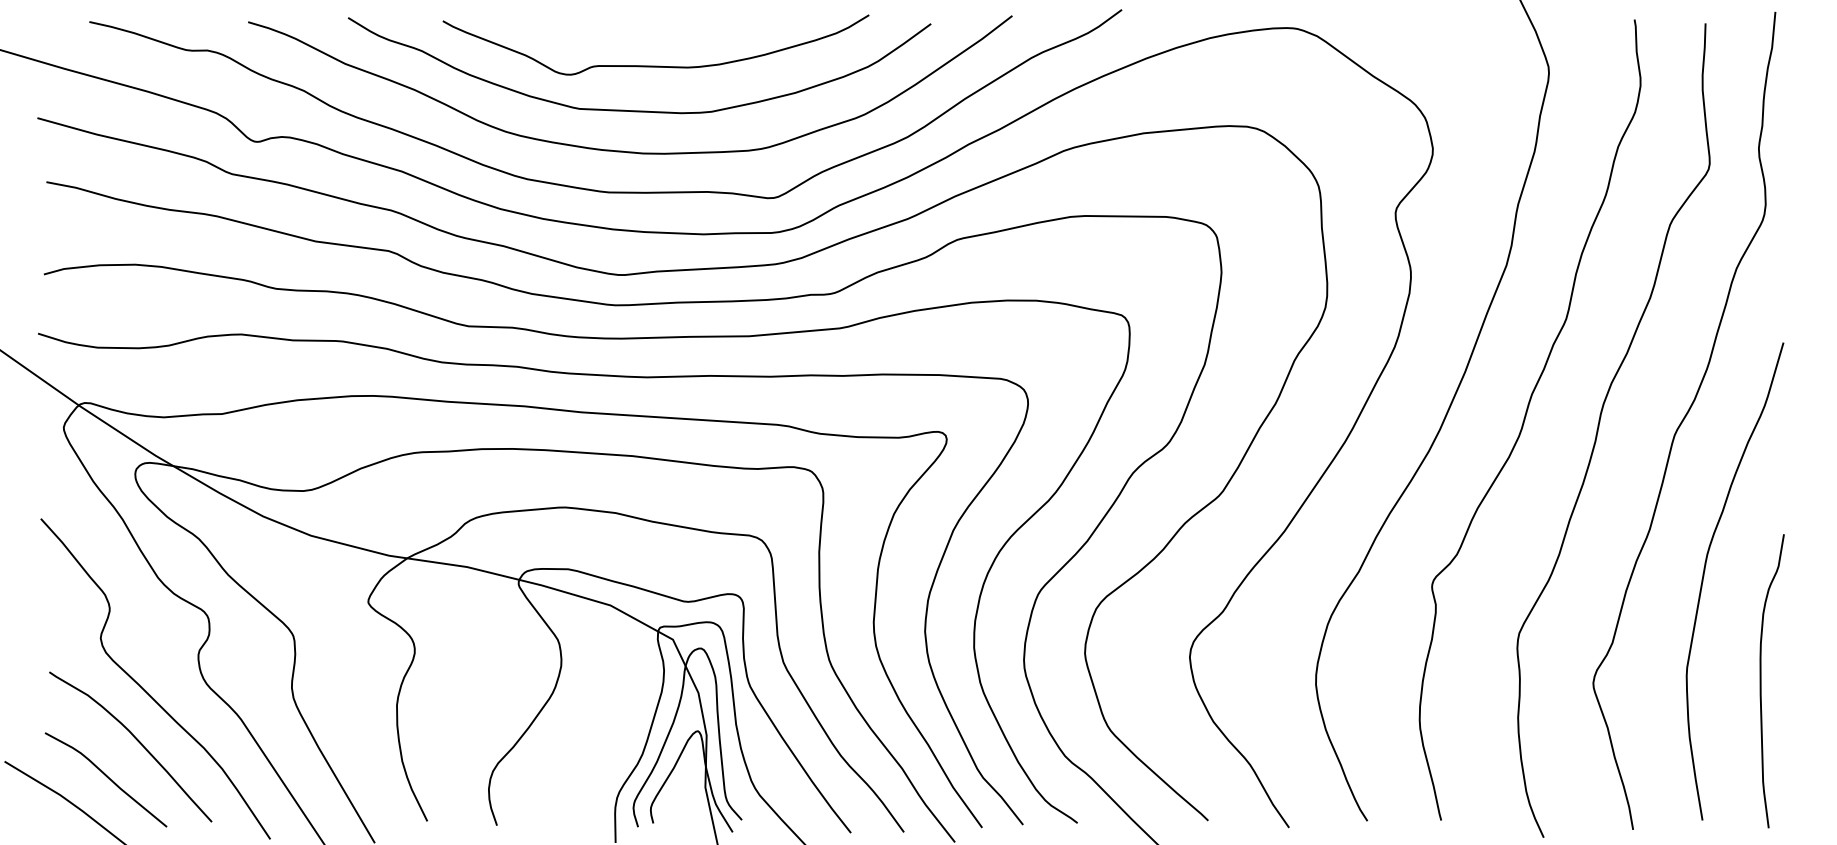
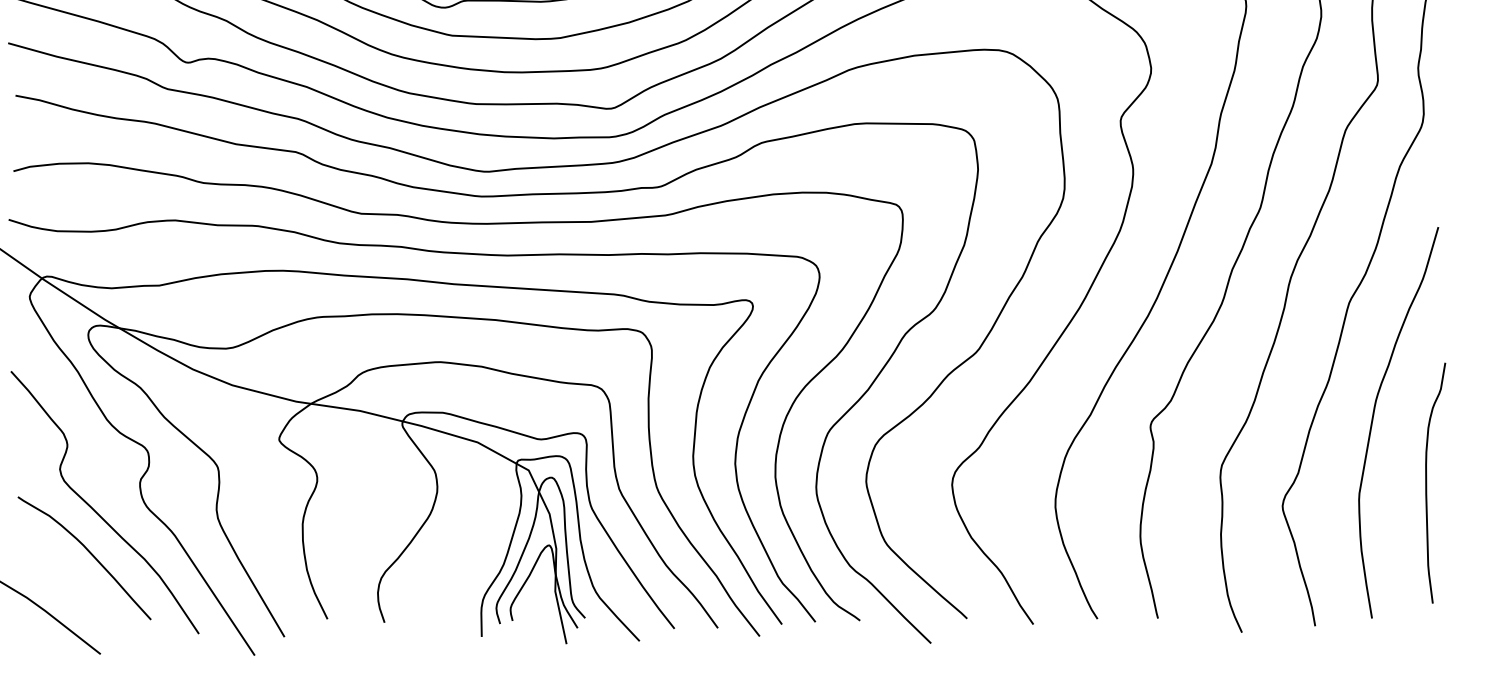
curve: (1761, 681) -> (1426, 483), moved
curve: (106, 777) -> (64, 583), removed

